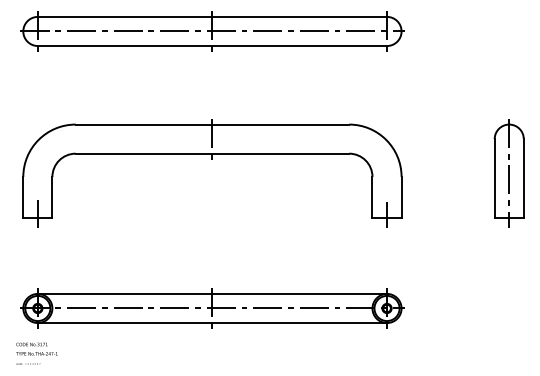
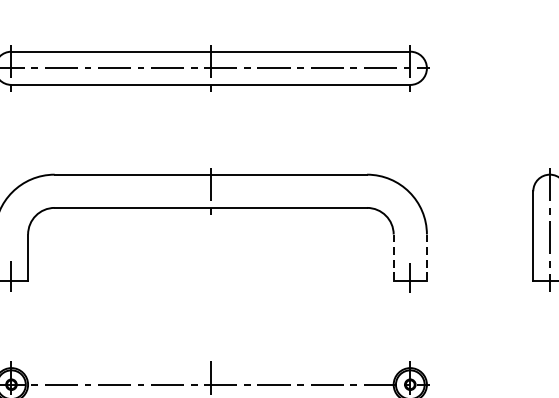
line: (372, 197) -> (393, 257), solid -> dashed
line: (401, 197) -> (426, 257), solid -> dashed
line: (212, 293) -> (210, 367), removed

